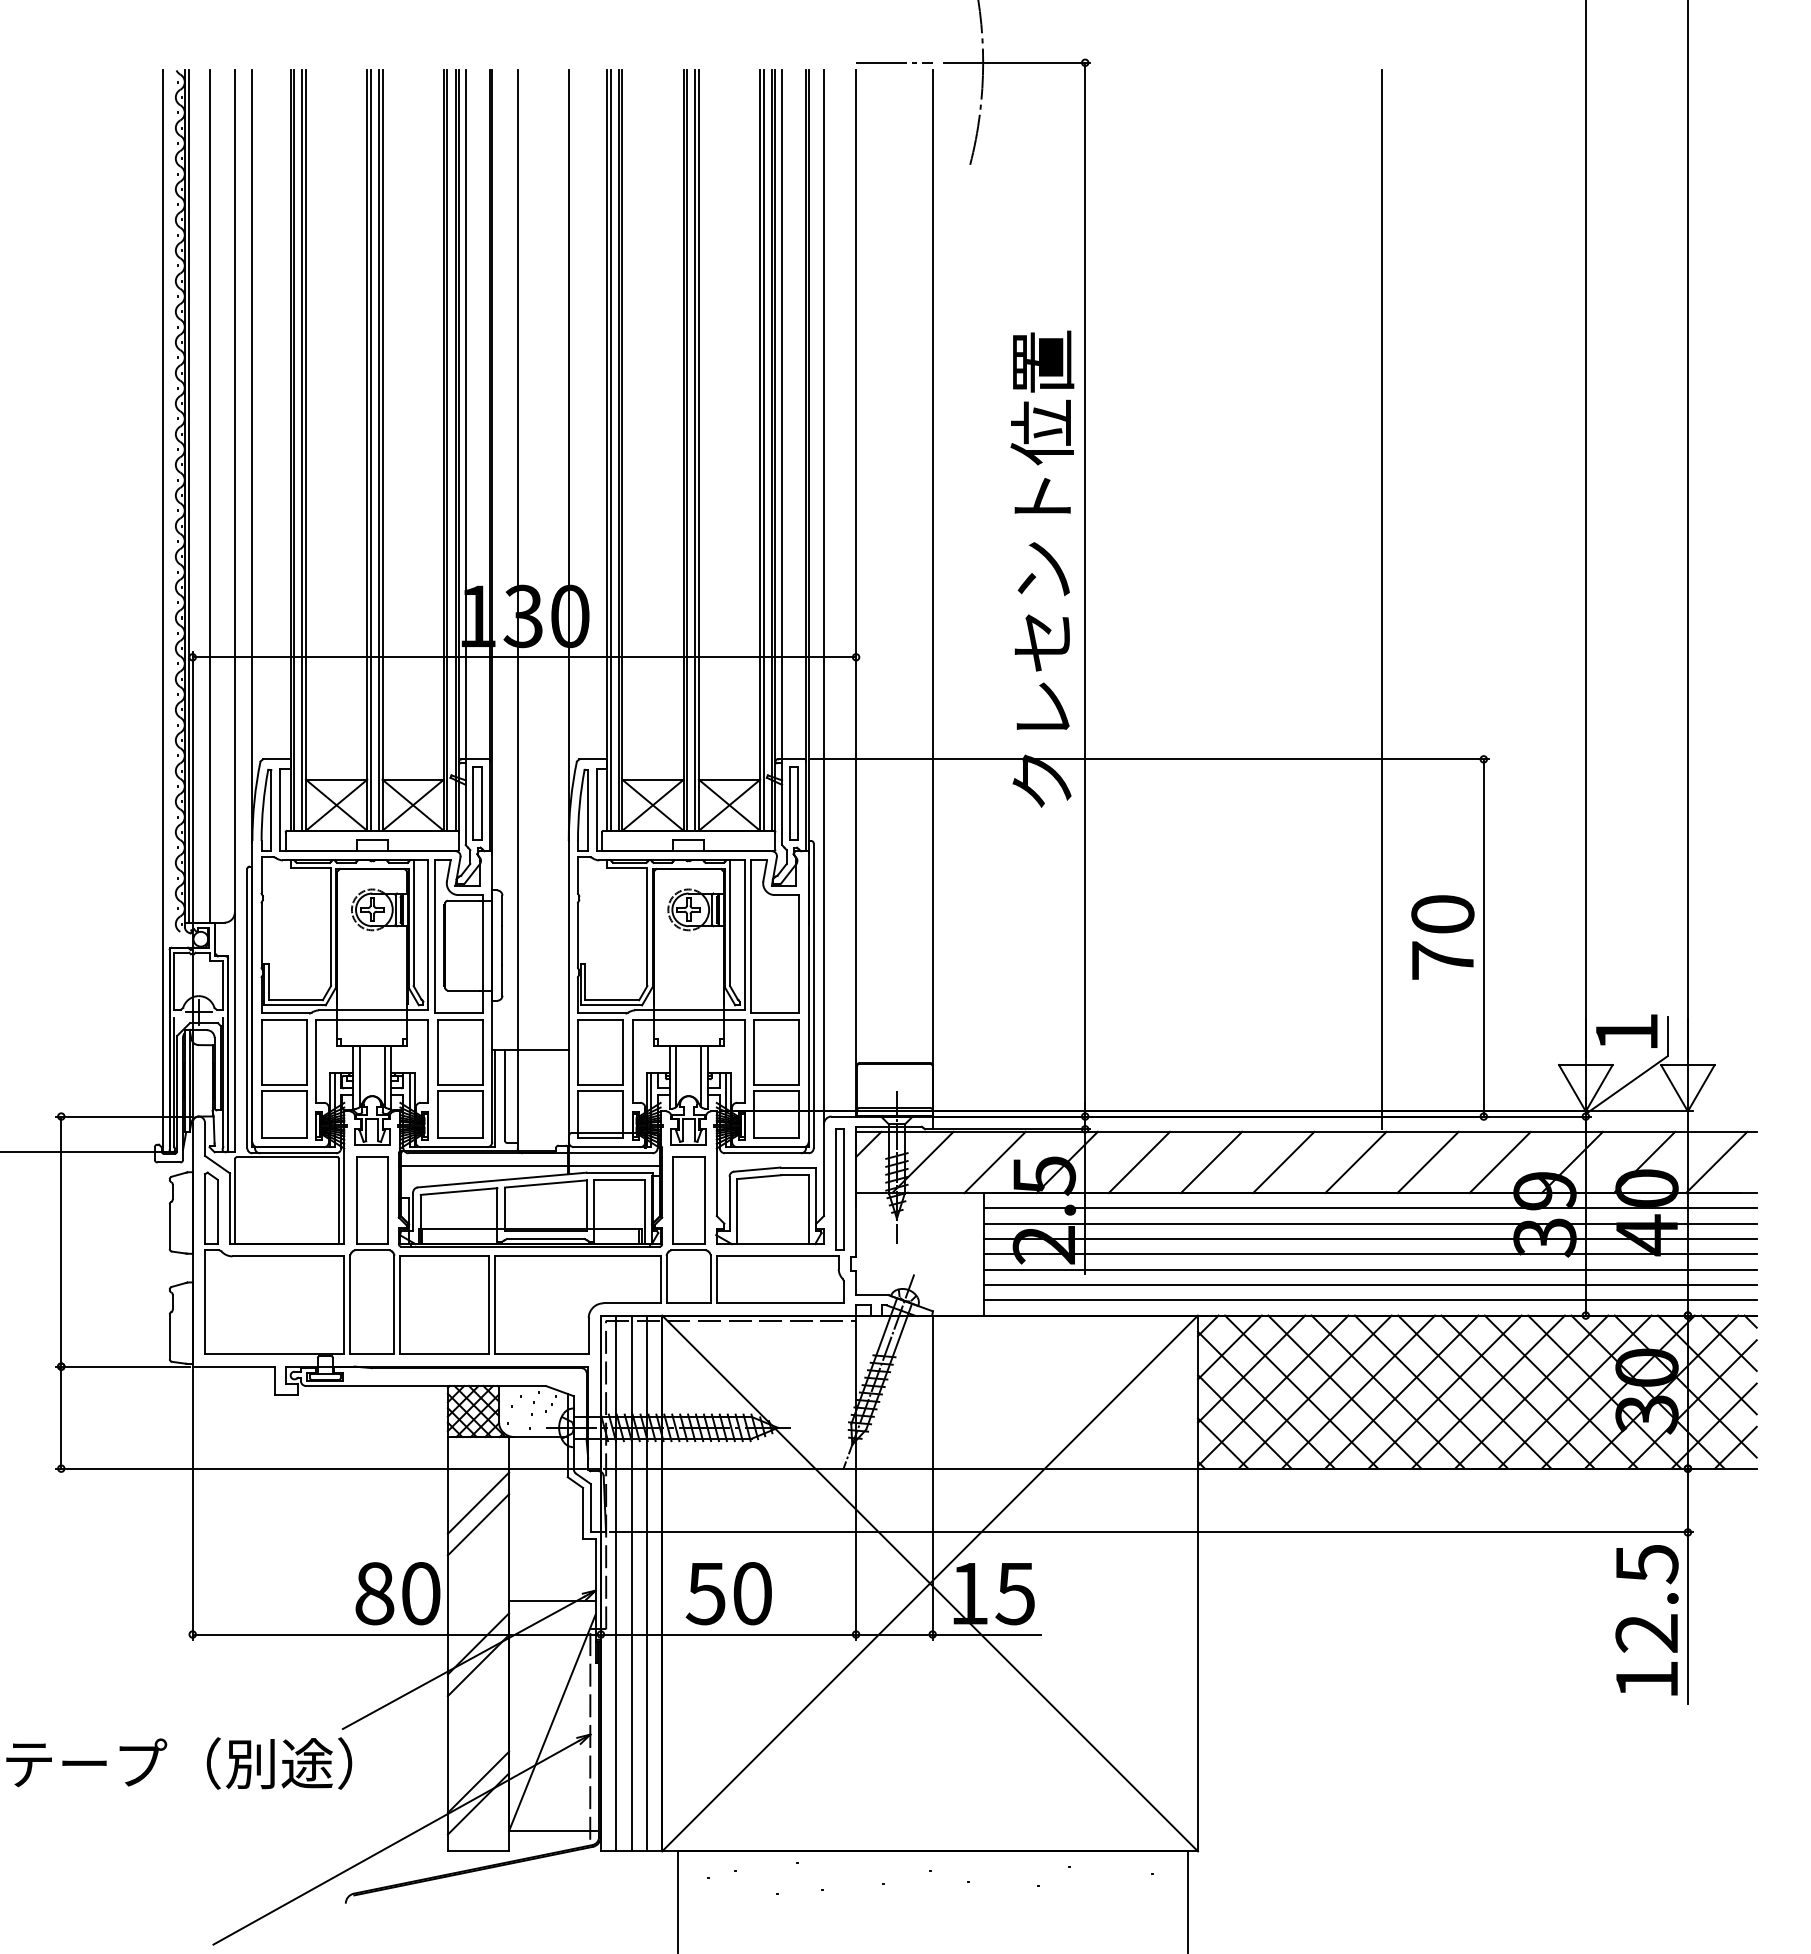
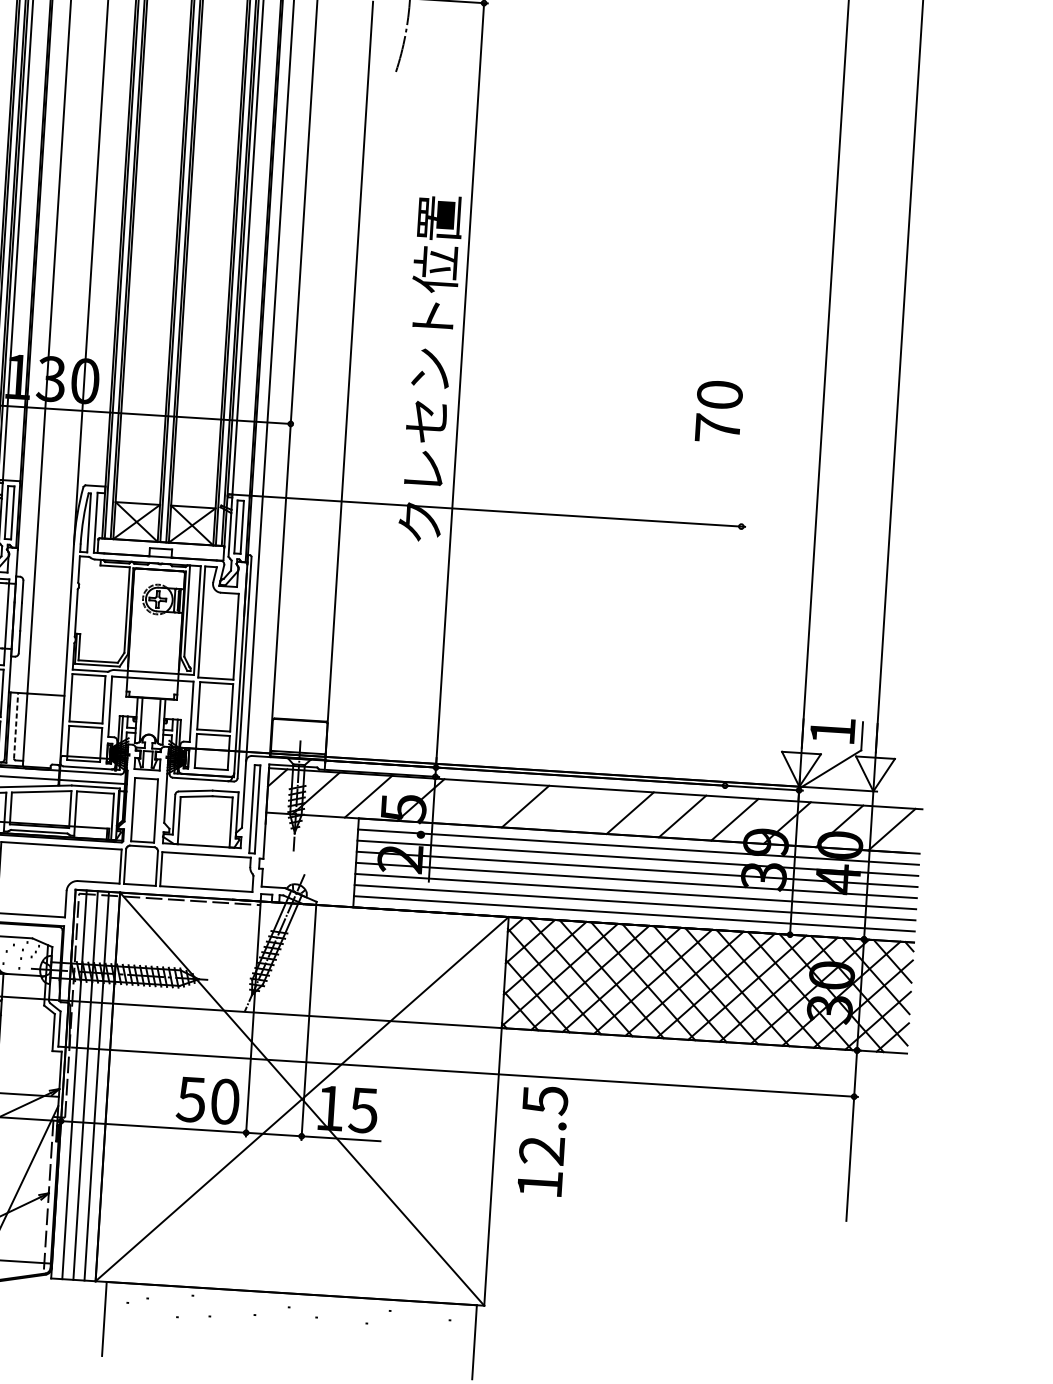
line: (1381, 599) -> (674, 406), removed
text: (1442, 937) -> (718, 411), moved
line: (1483, 937) -> (733, 655), removed
line: (505, 1094) -> (16, 725), solid -> dashed
line: (1138, 1162) -> (472, 803), removed
line: (1283, 1162) -> (577, 809), removed
text: (728, 1593) -> (207, 1100), moved
text: (1646, 1620) -> (542, 1141), moved

